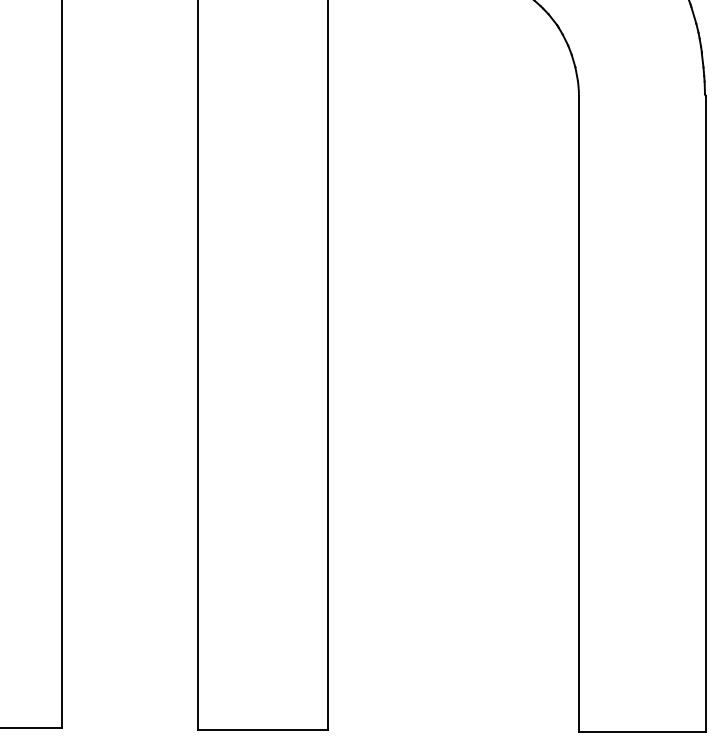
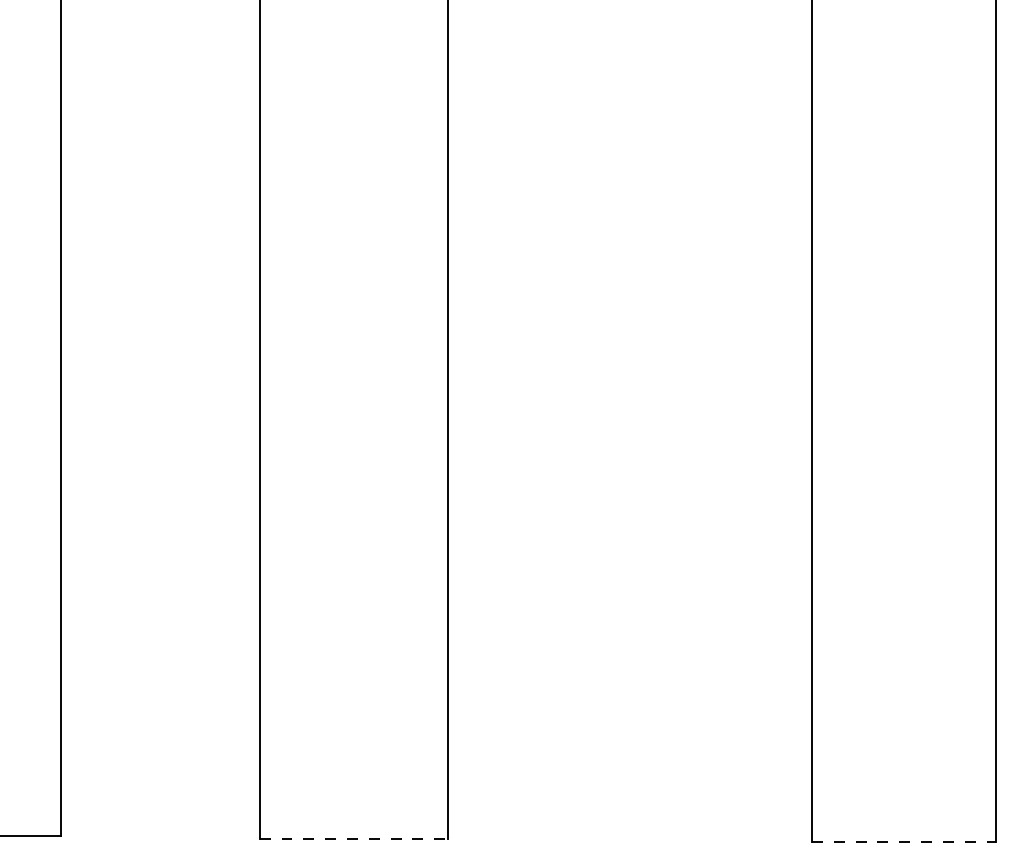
line: (263, 730) -> (354, 839), solid -> dashed
line: (642, 732) -> (904, 842), solid -> dashed

